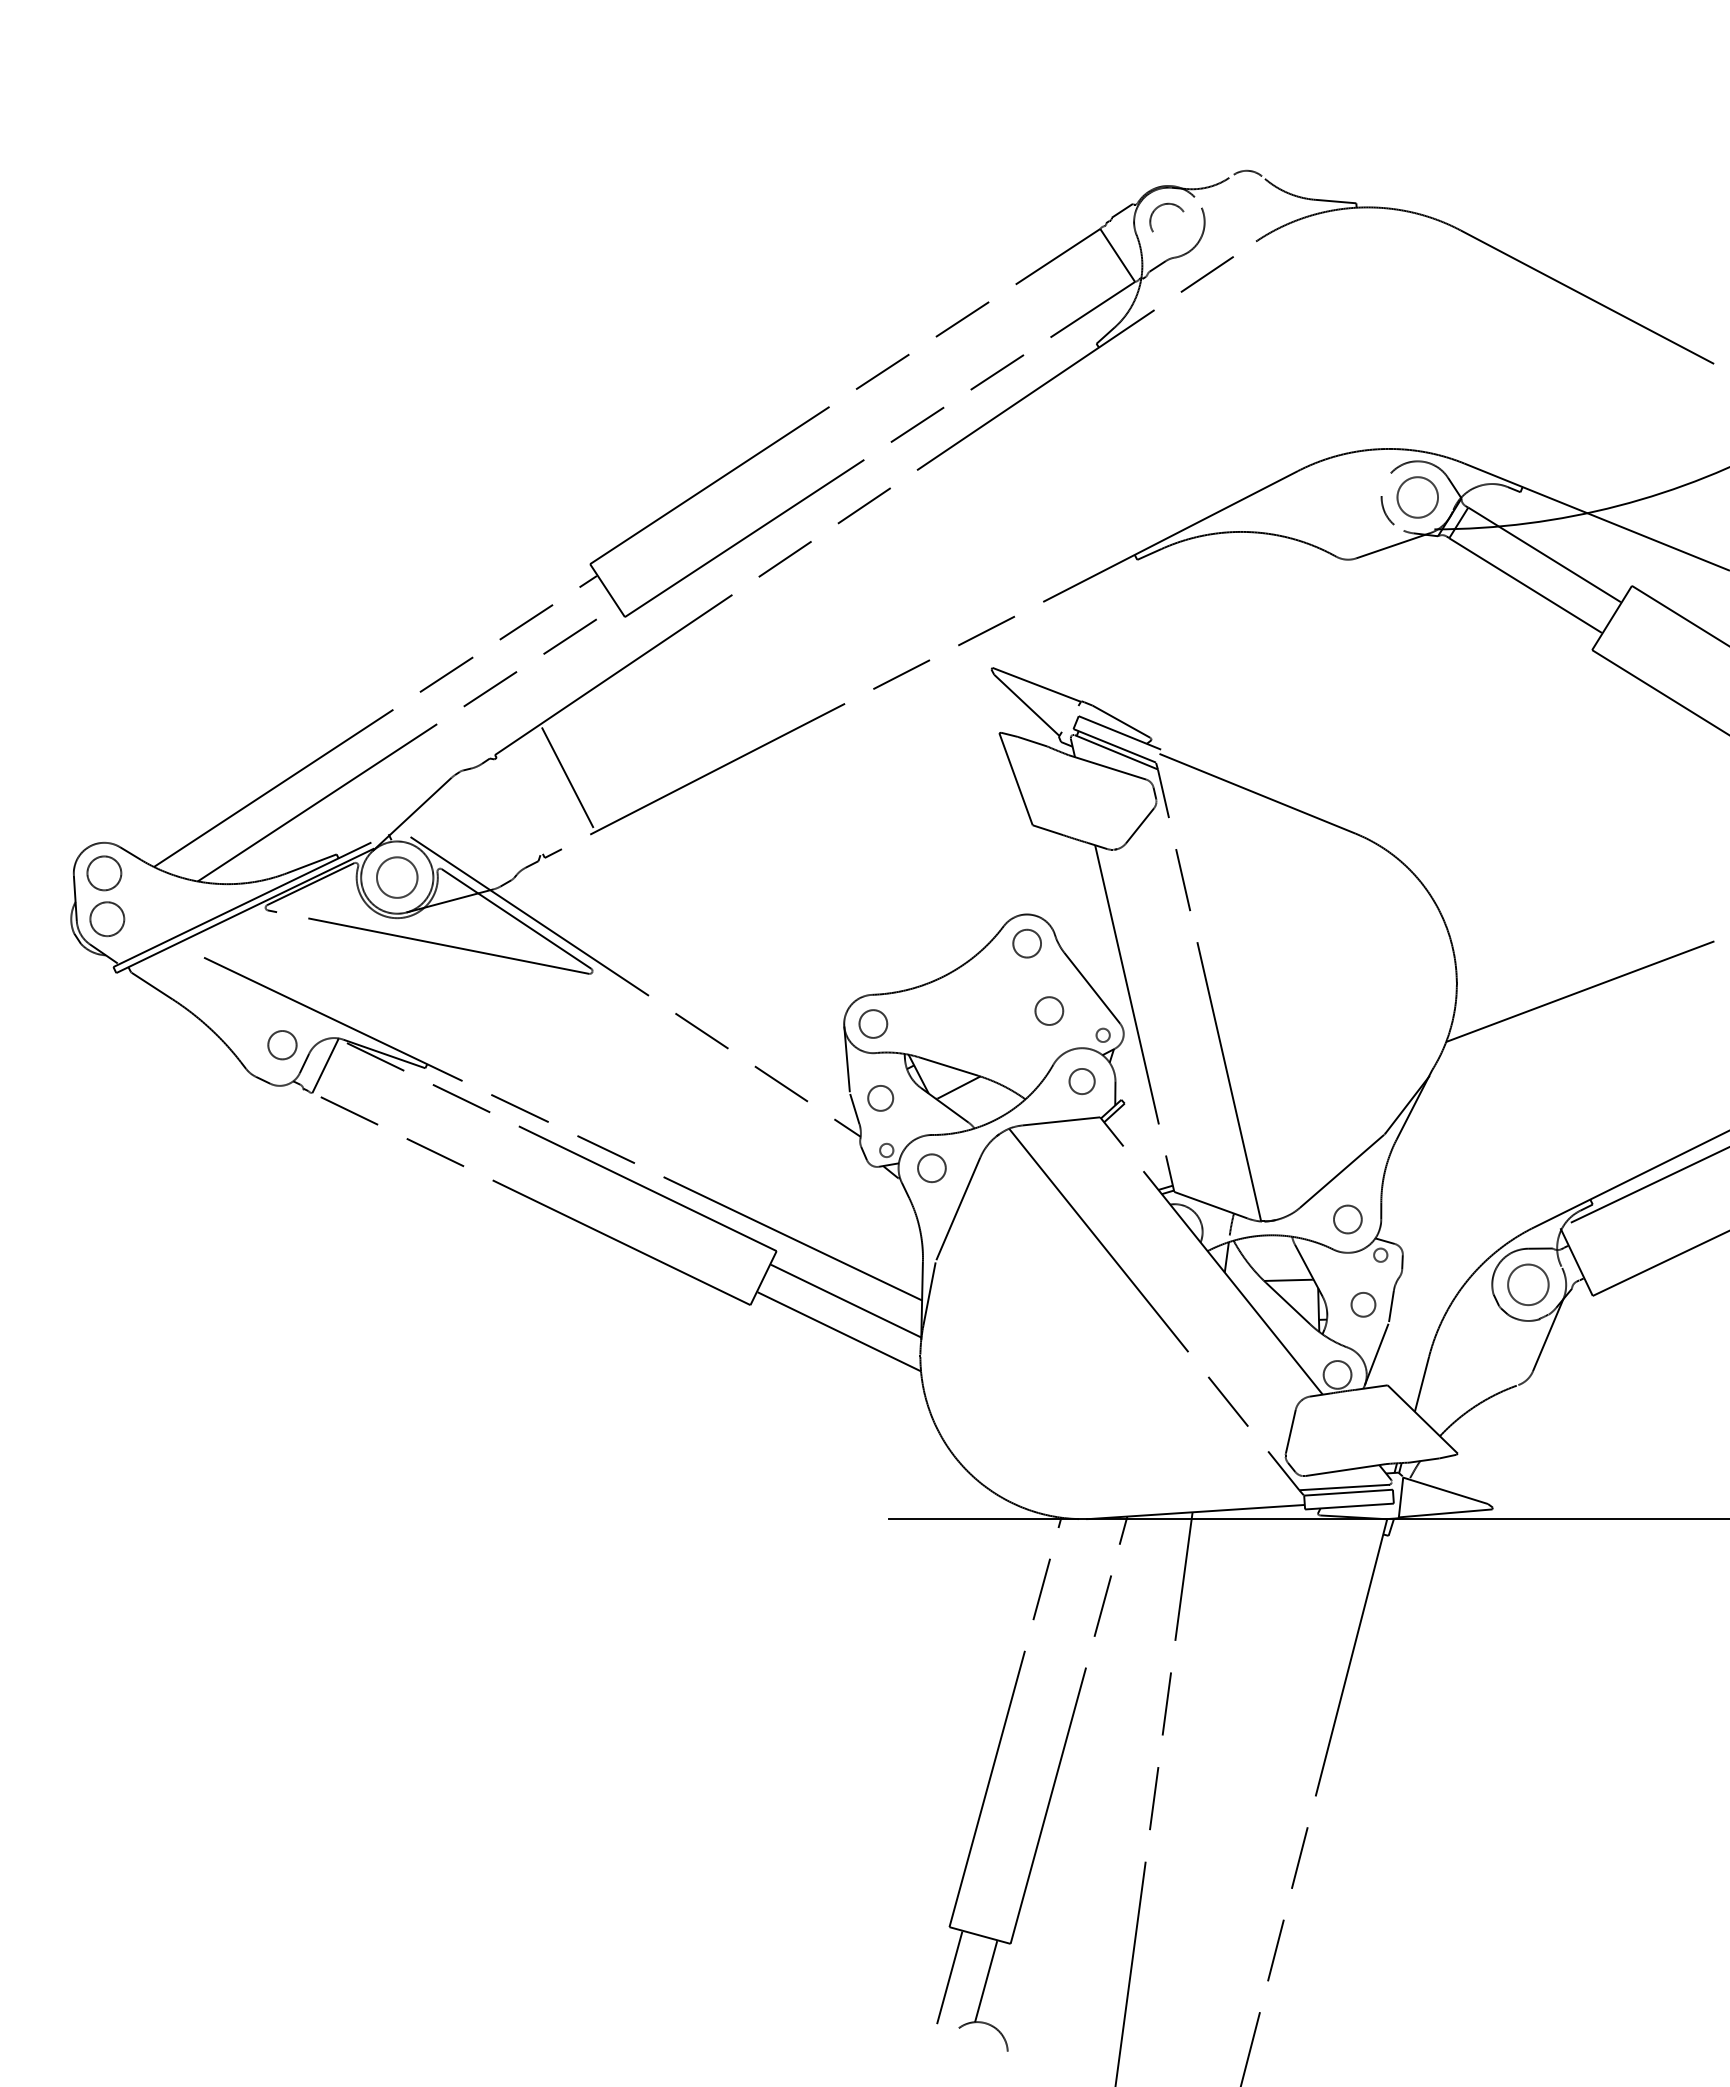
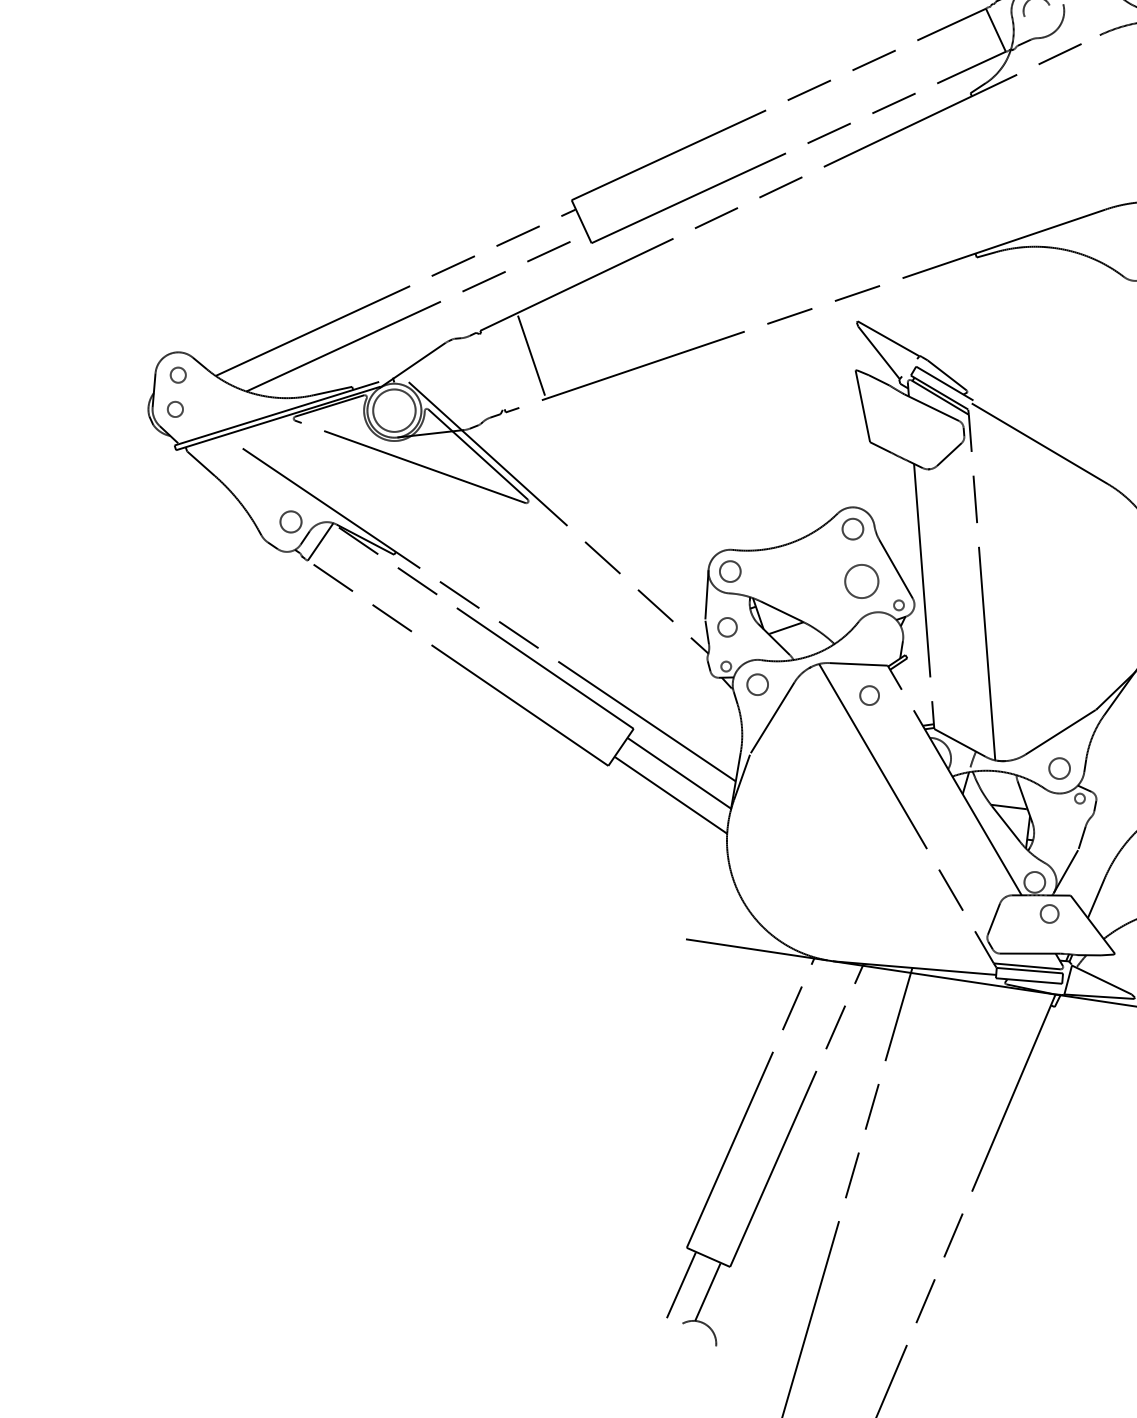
circle: (104, 873) -> (178, 375), size x0.6
circle: (397, 877) -> (394, 410), size x1.4
circle: (107, 919) -> (175, 409), size x0.6
circle: (1049, 1010) -> (862, 581), size x1.6
circle: (1081, 1081) -> (869, 695), moved
circle: (1363, 1304) -> (1049, 913), moved

